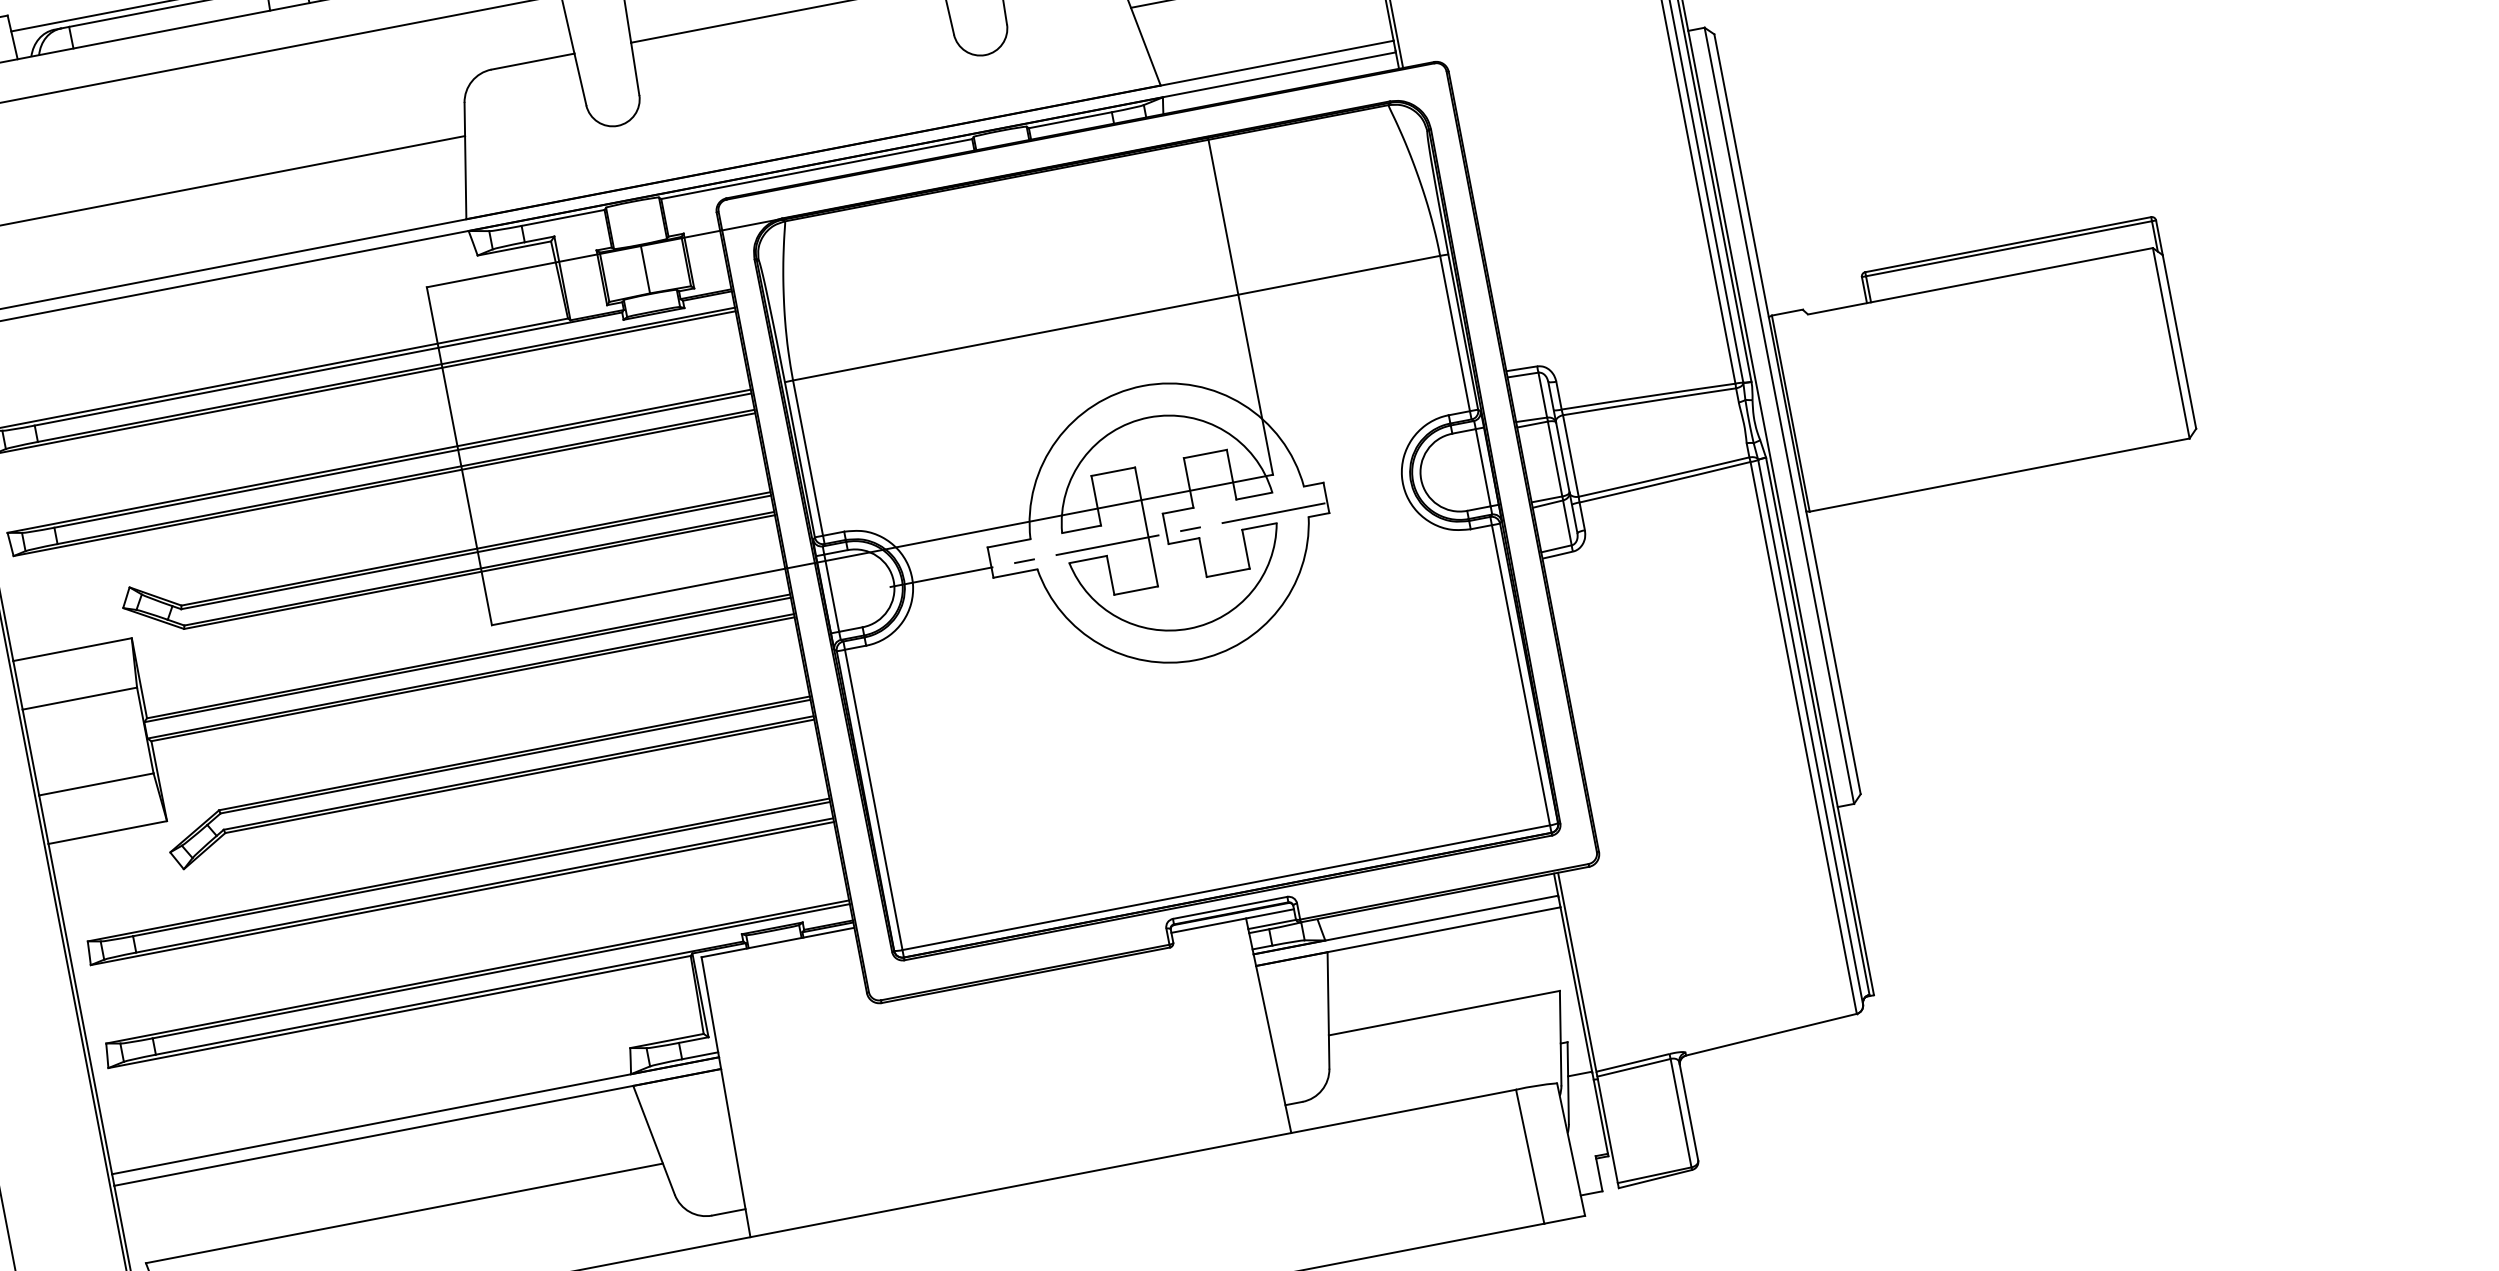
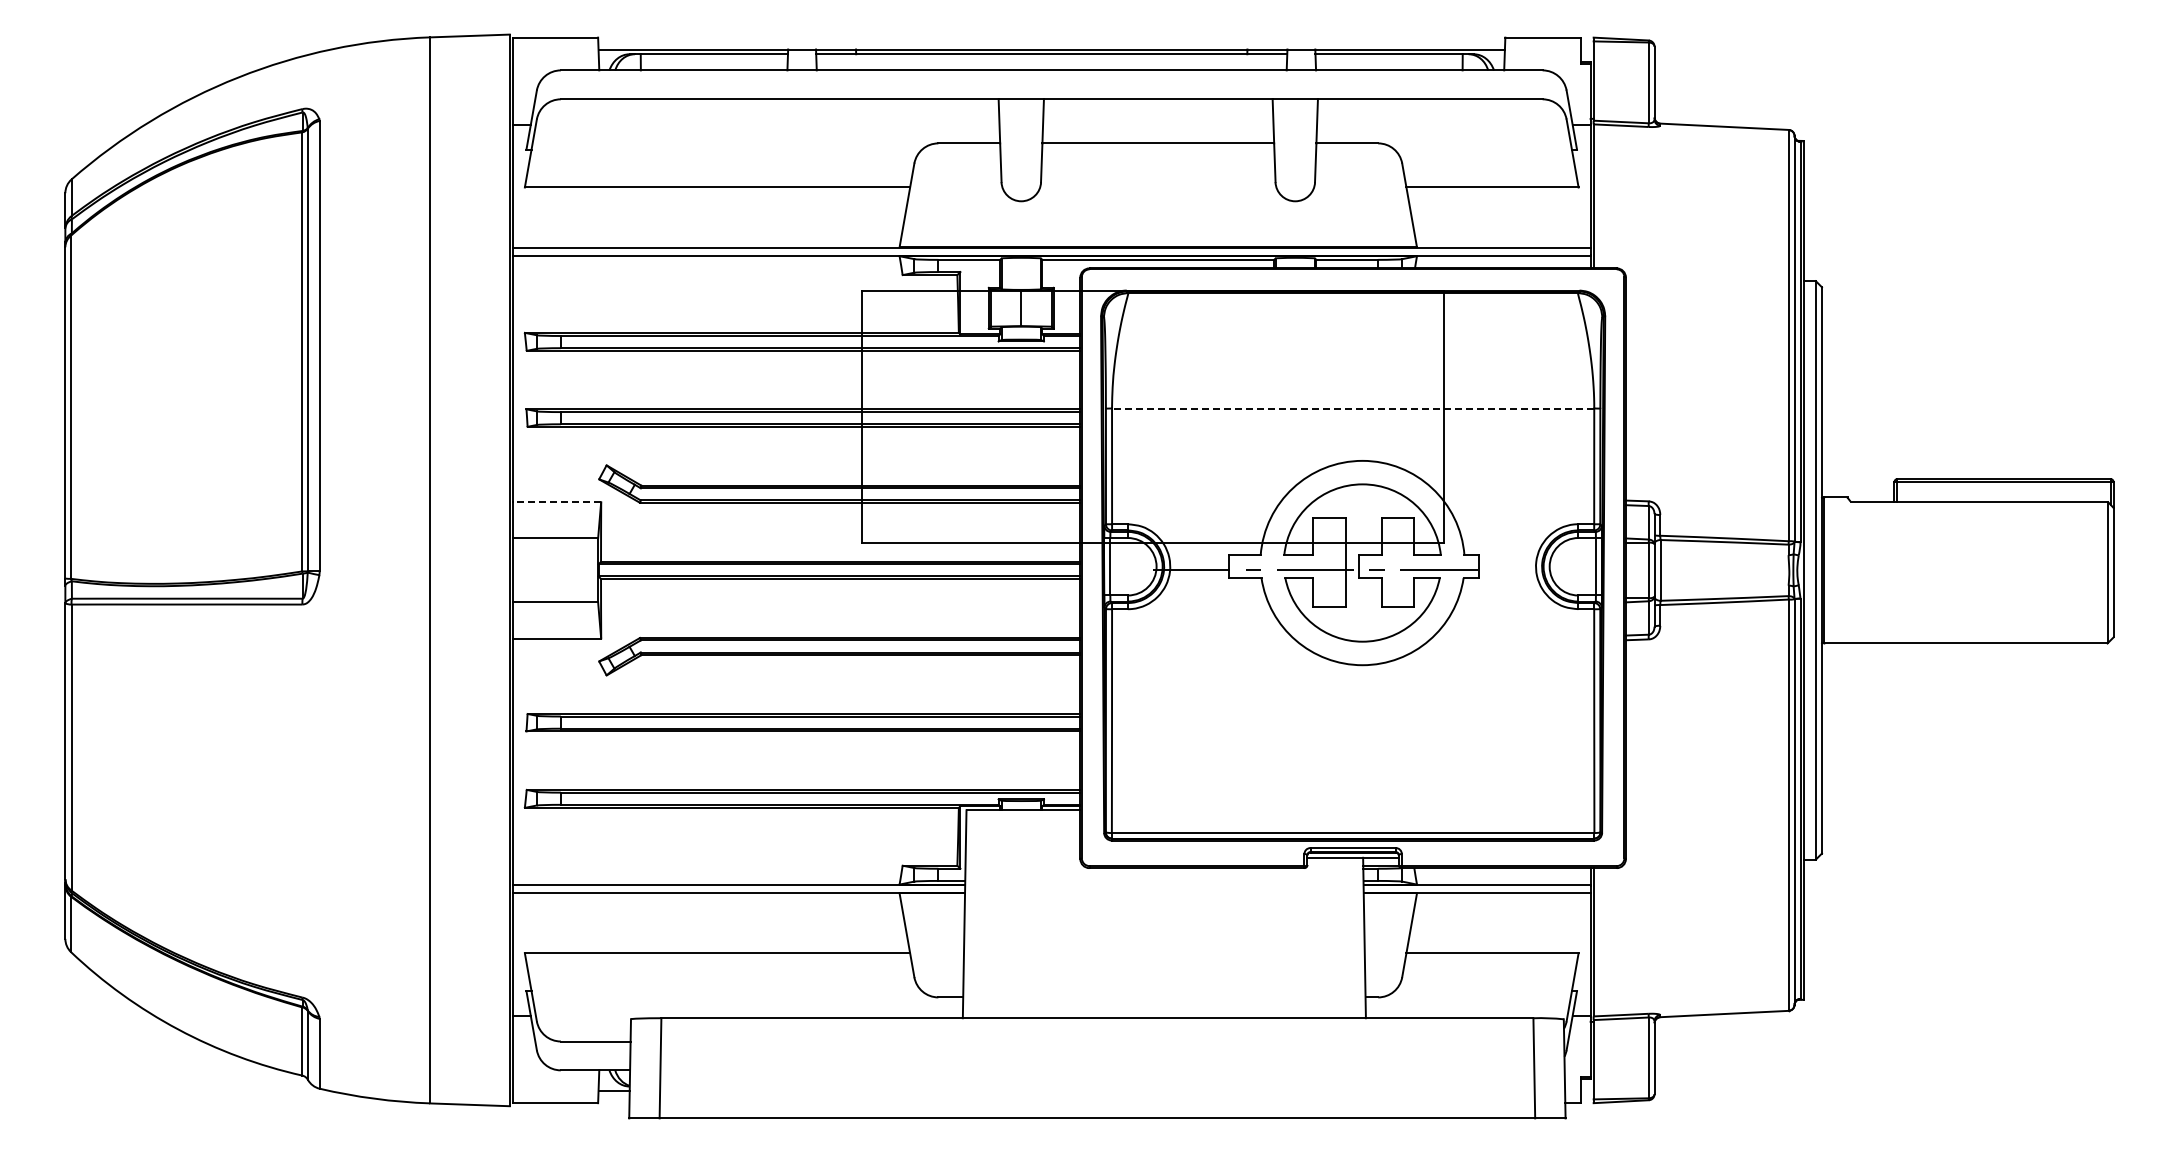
line: (1115, 318) -> (1352, 408), solid -> dashed
line: (71, 650) -> (556, 502), solid -> dashed

